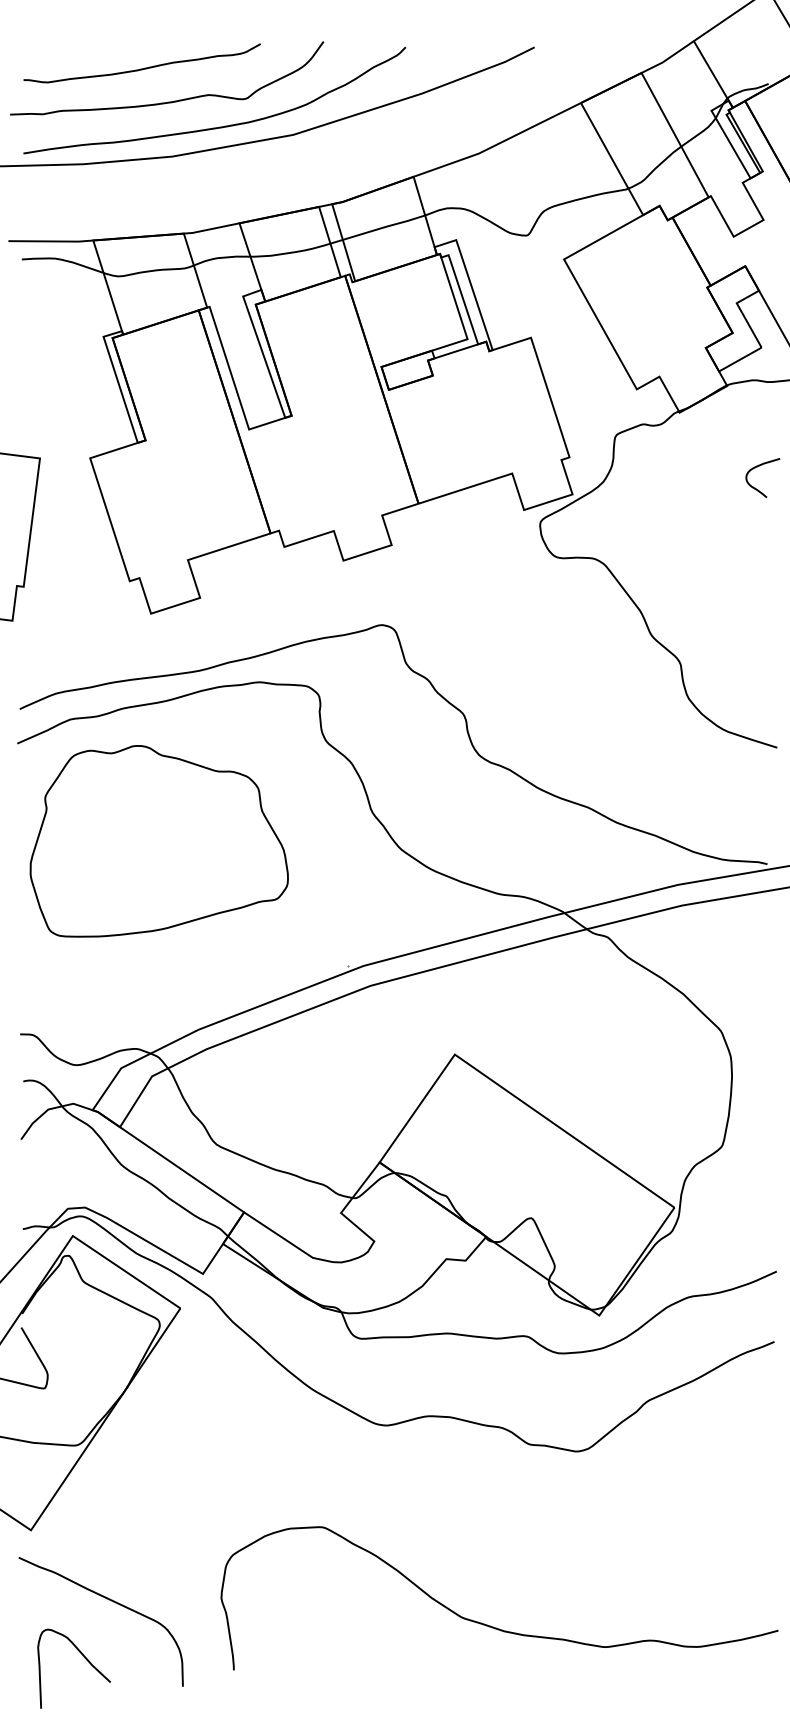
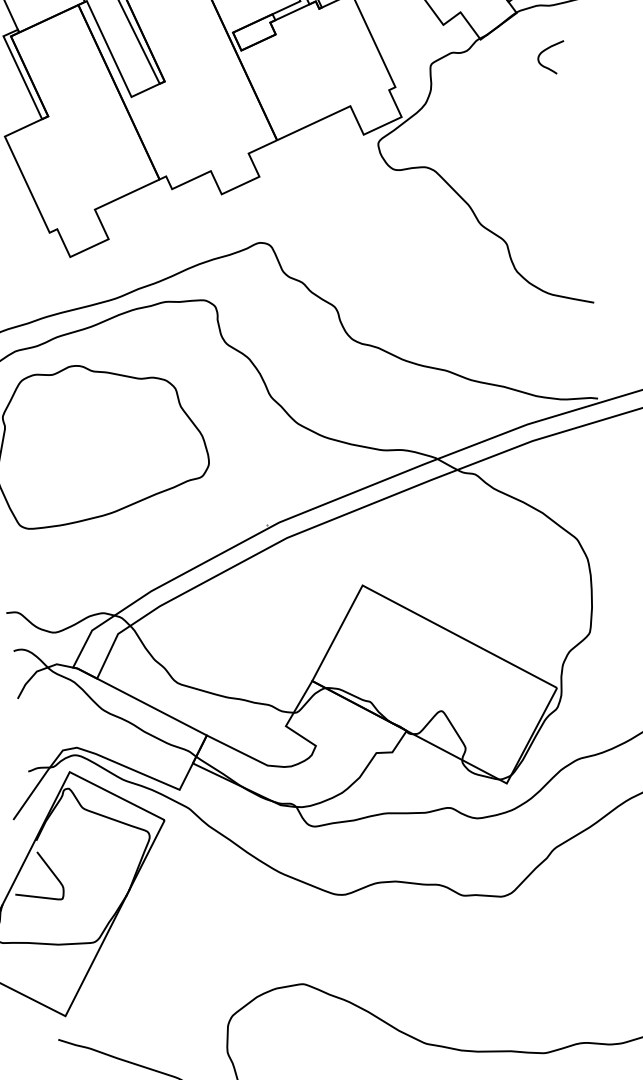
curve: (755, 487) -> (546, 66), moved

